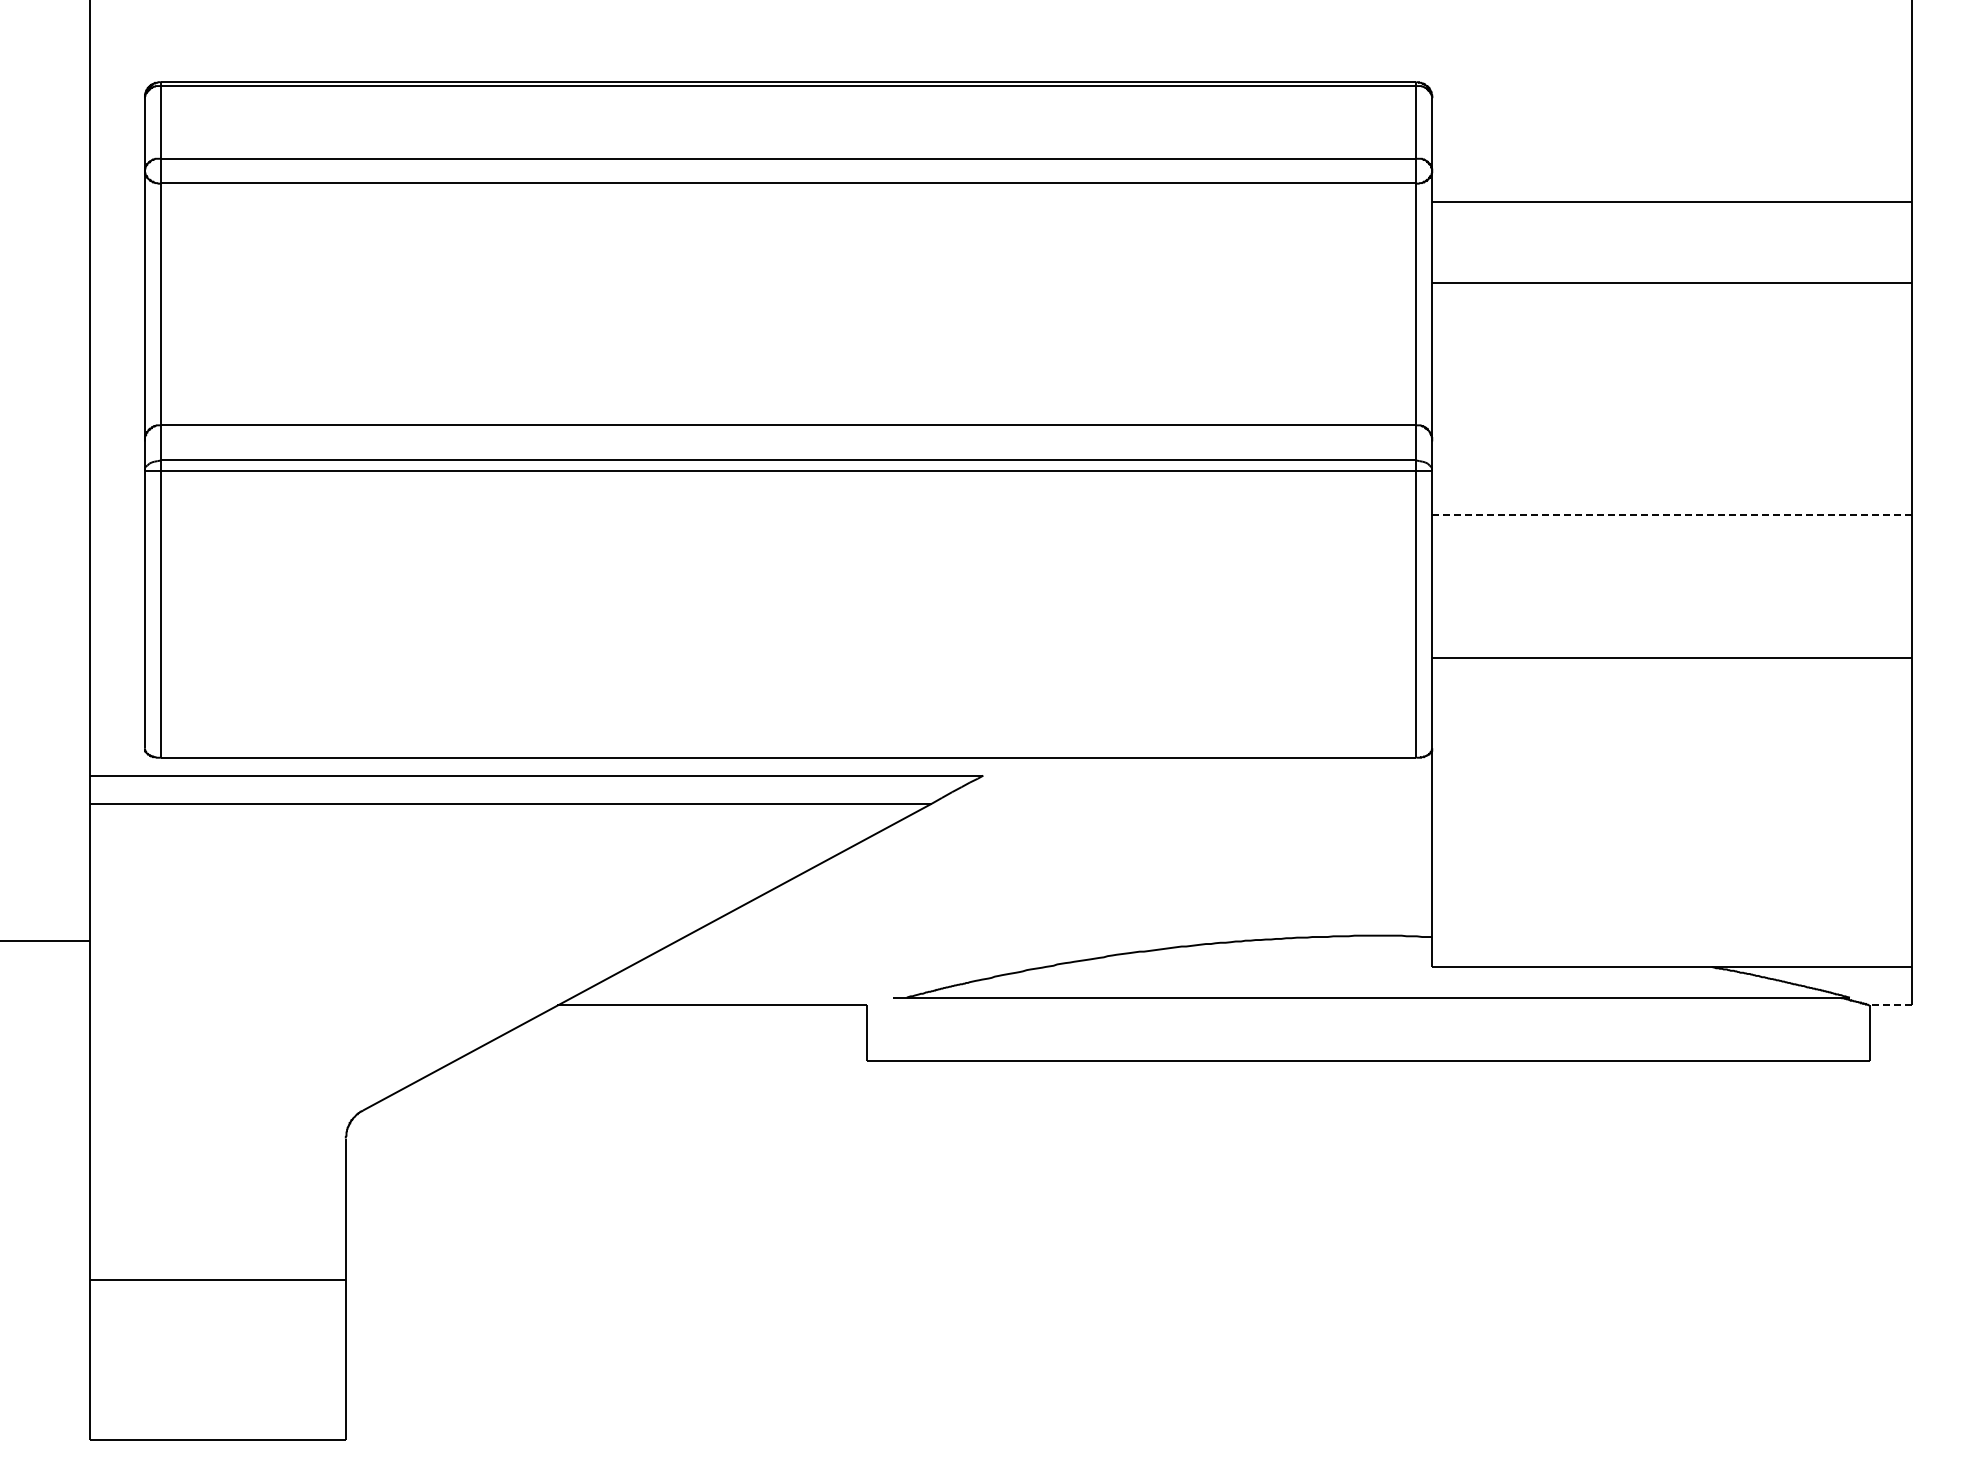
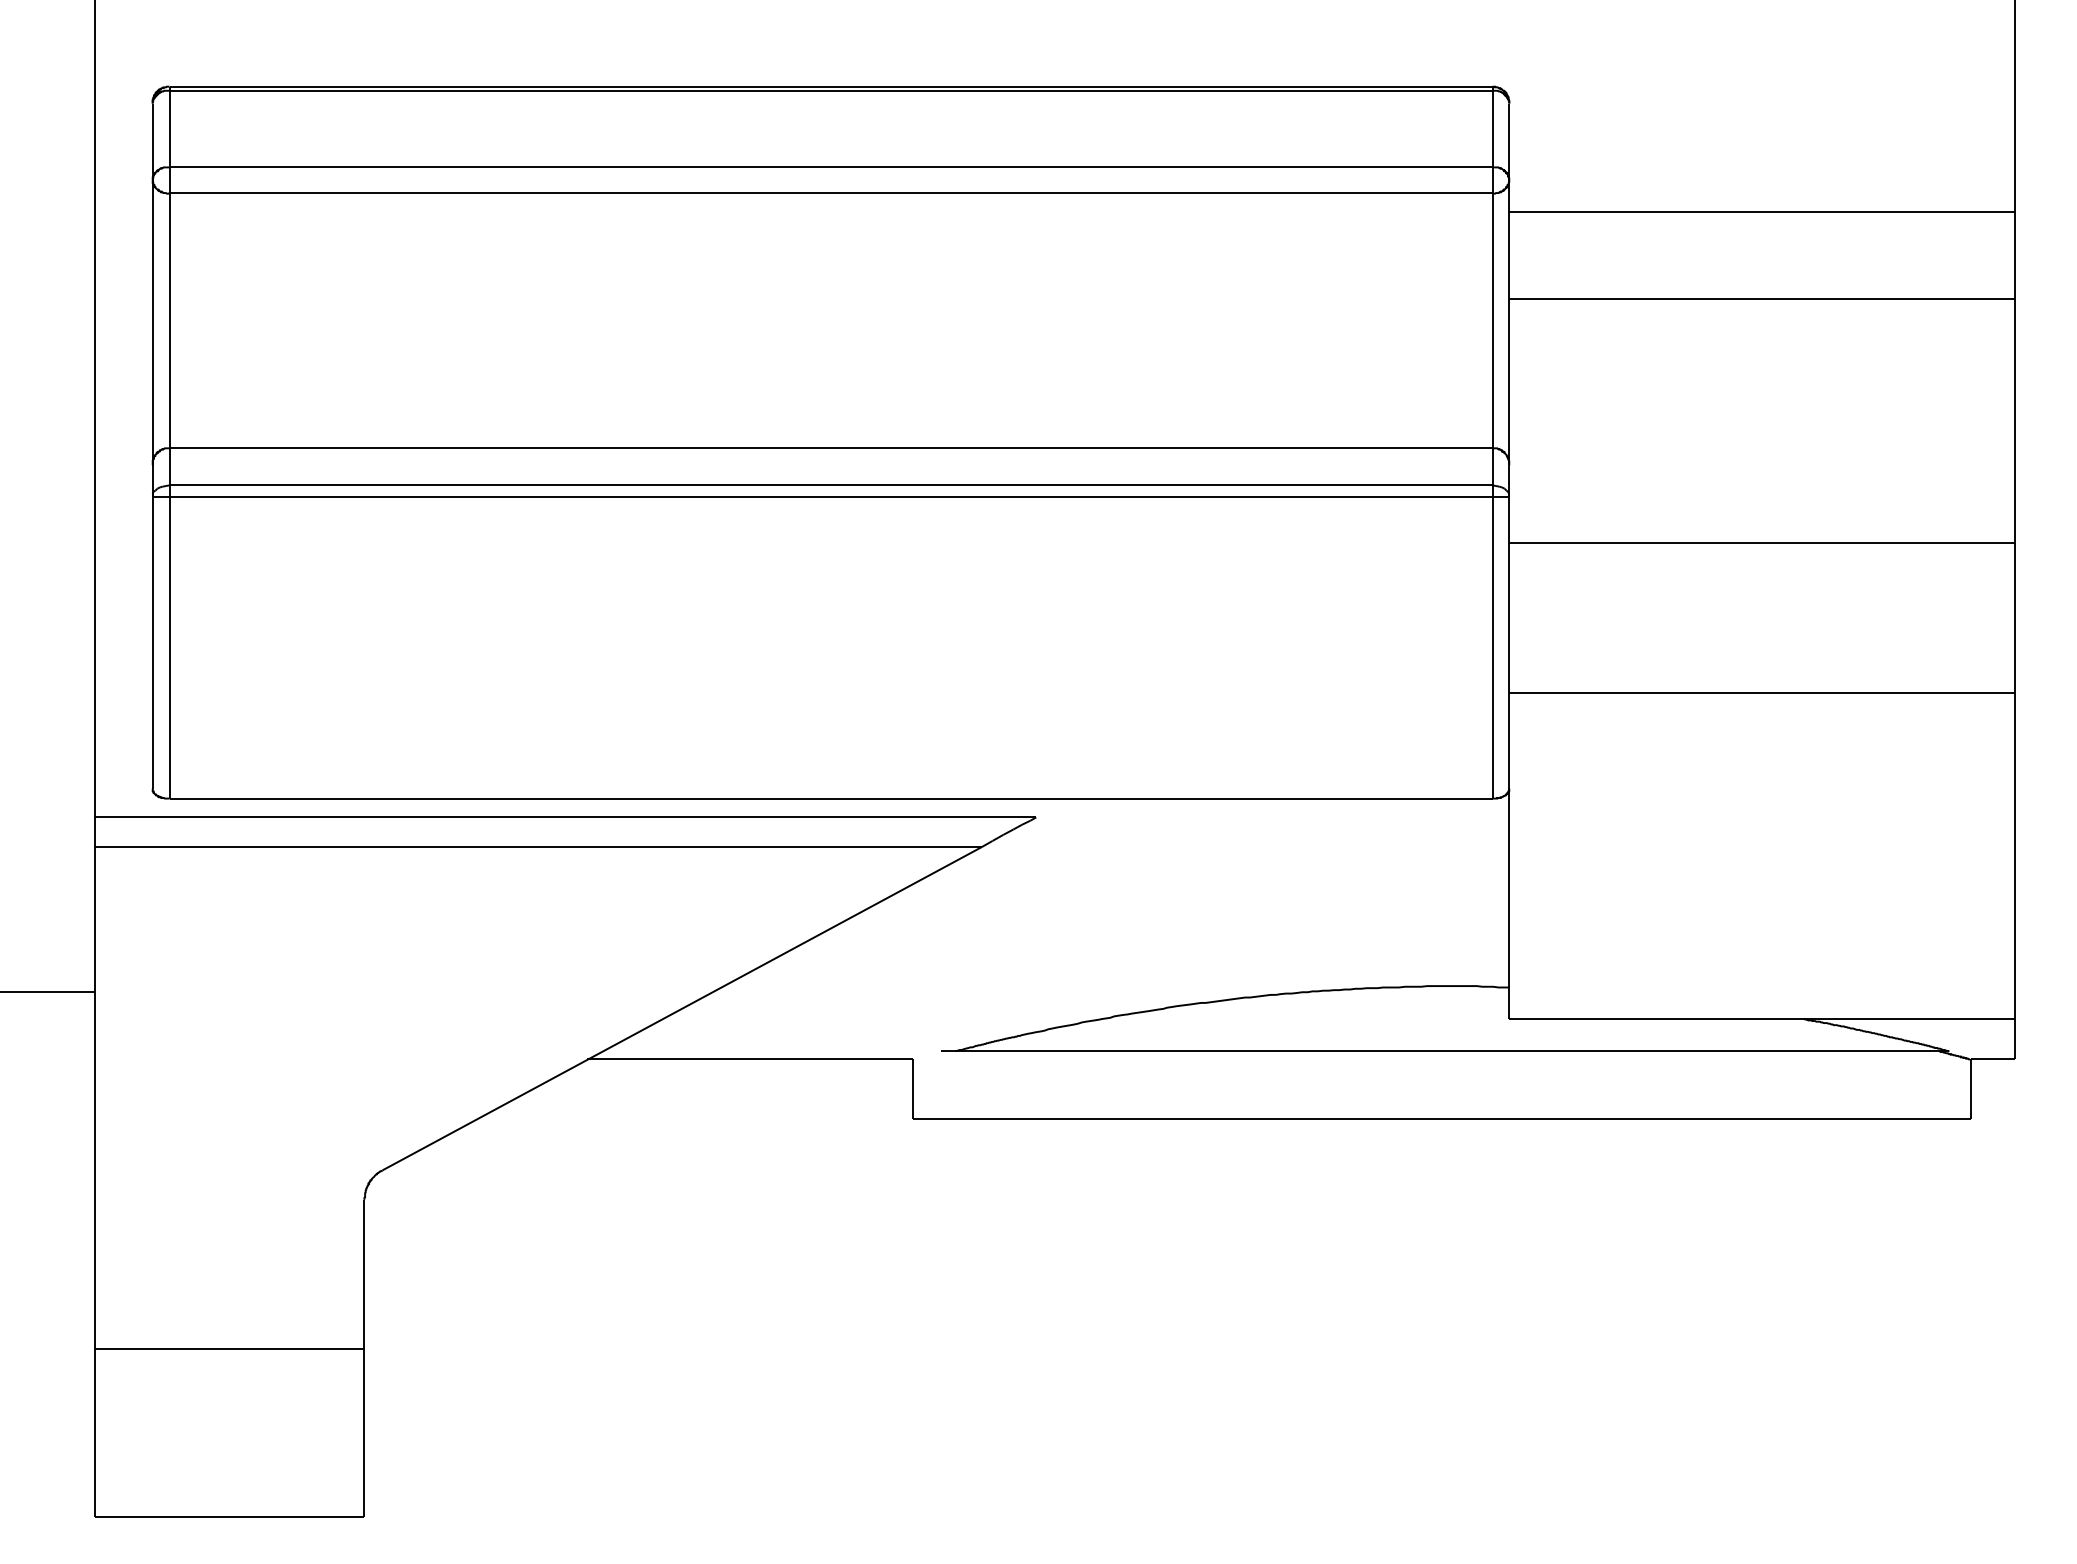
line: (1672, 515) -> (1762, 543), dashed -> solid
line: (1891, 1005) -> (1993, 1059), dashed -> solid

